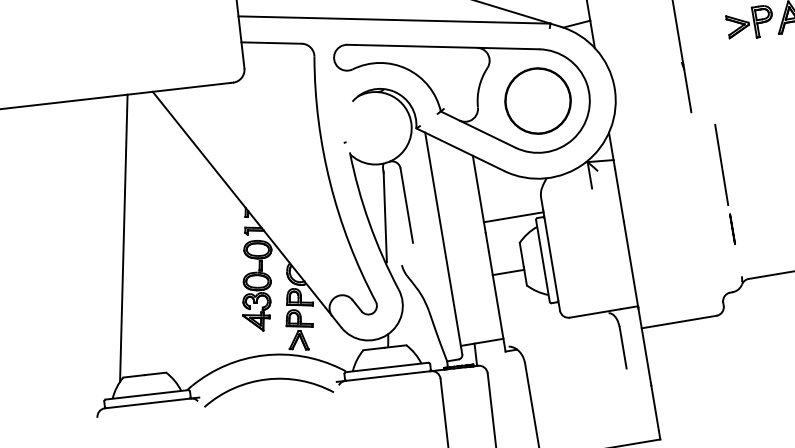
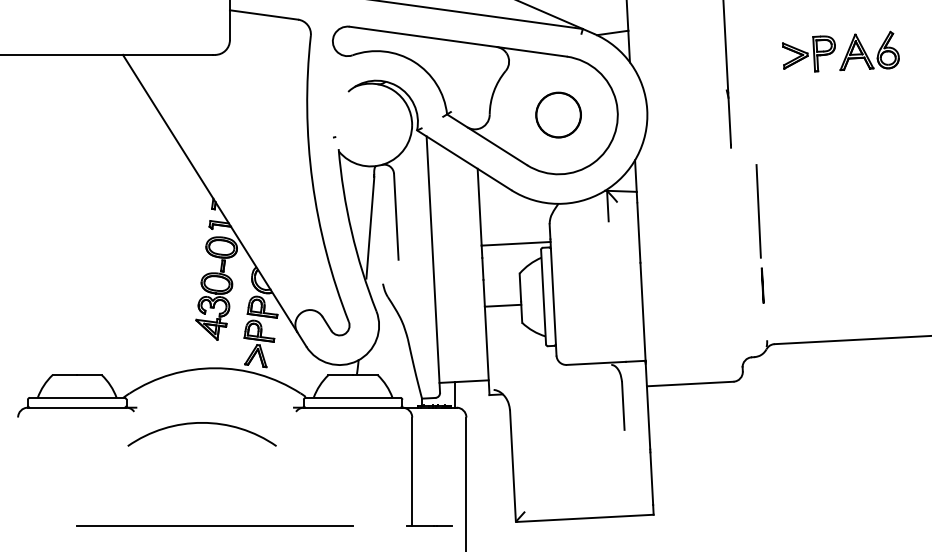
part: (537, 100) -> (558, 114), size x0.6
line: (124, 237) -> (71, 216), removed
arc: (266, 380) -> (201, 423), moved

